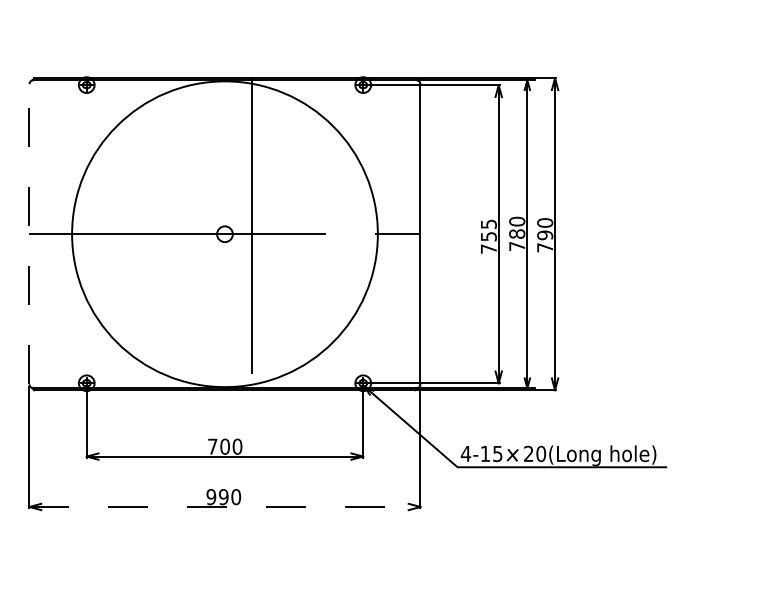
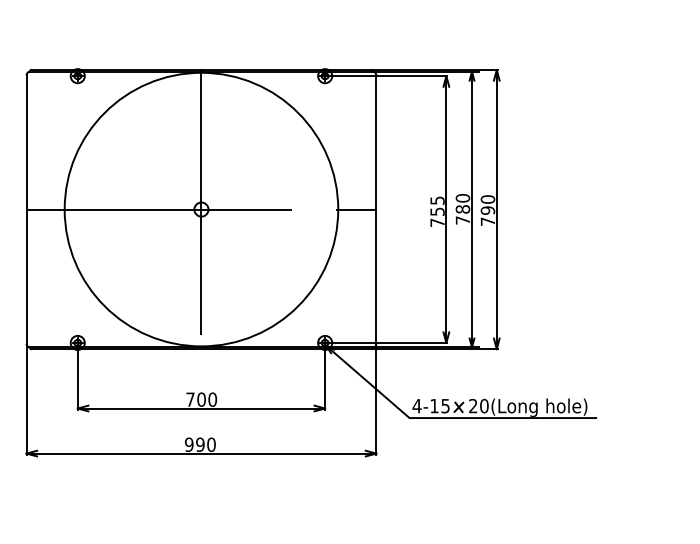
line: (29, 234) -> (26, 209), dashed -> solid
line: (251, 234) -> (201, 209), moved
line: (225, 506) -> (201, 453), dashed -> solid

